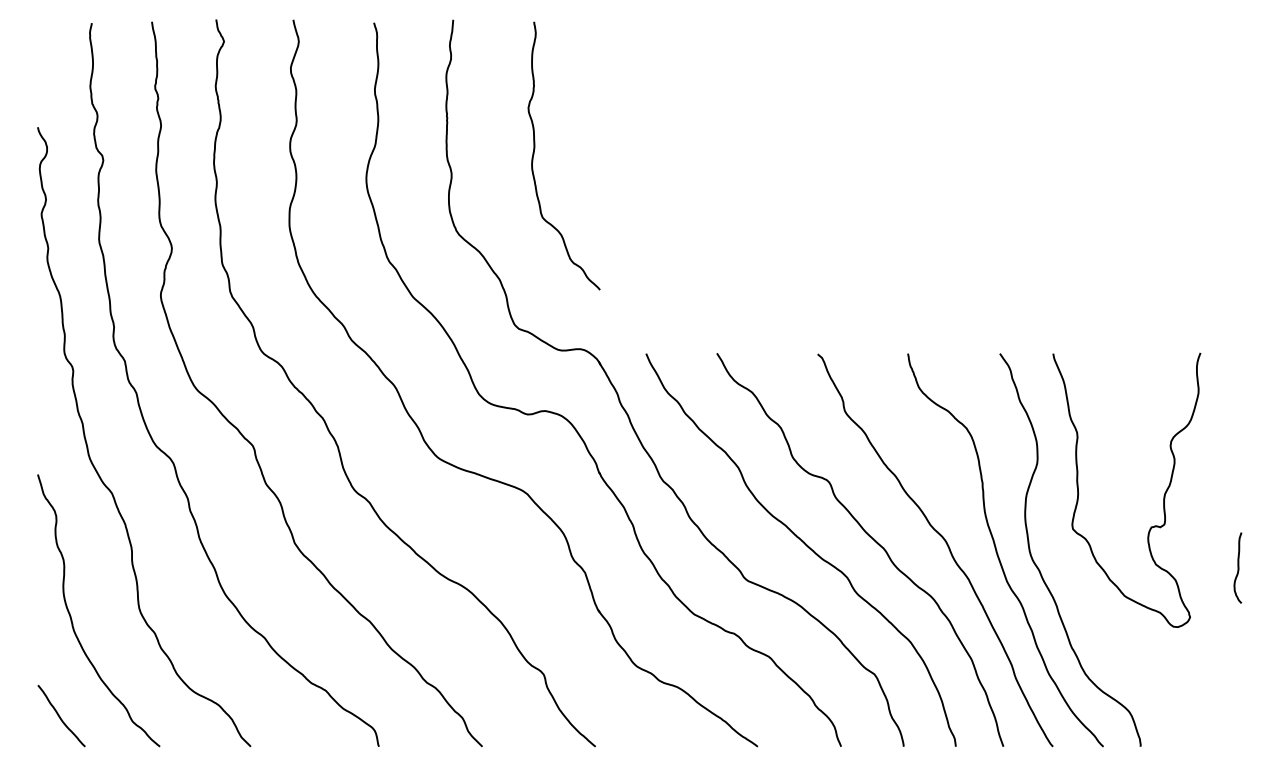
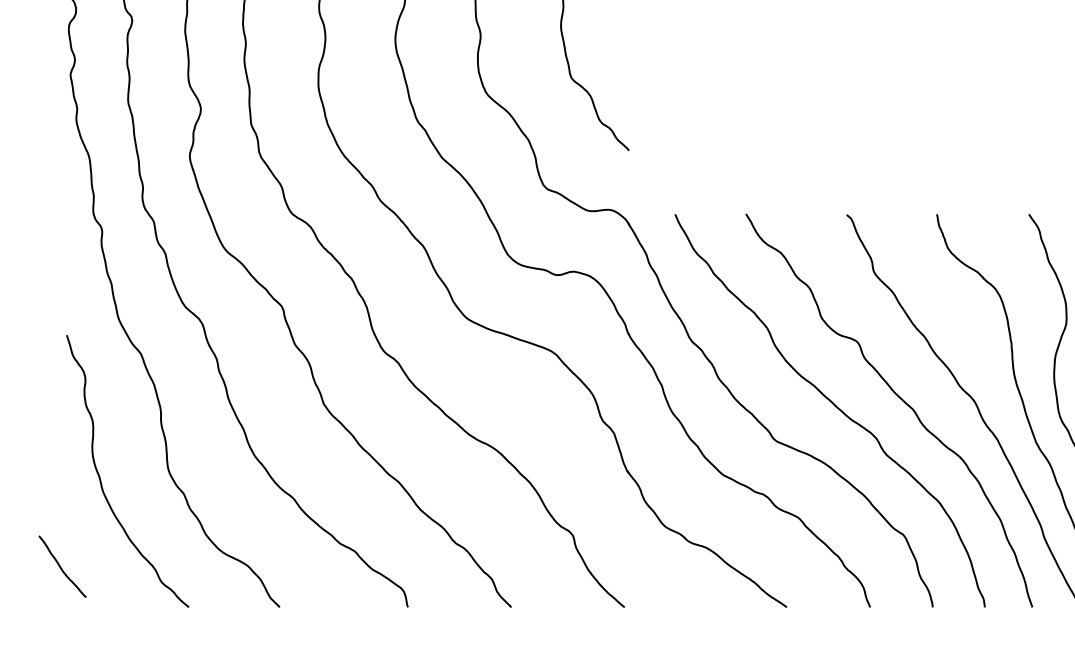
curve: (60, 716) -> (61, 567), moved

